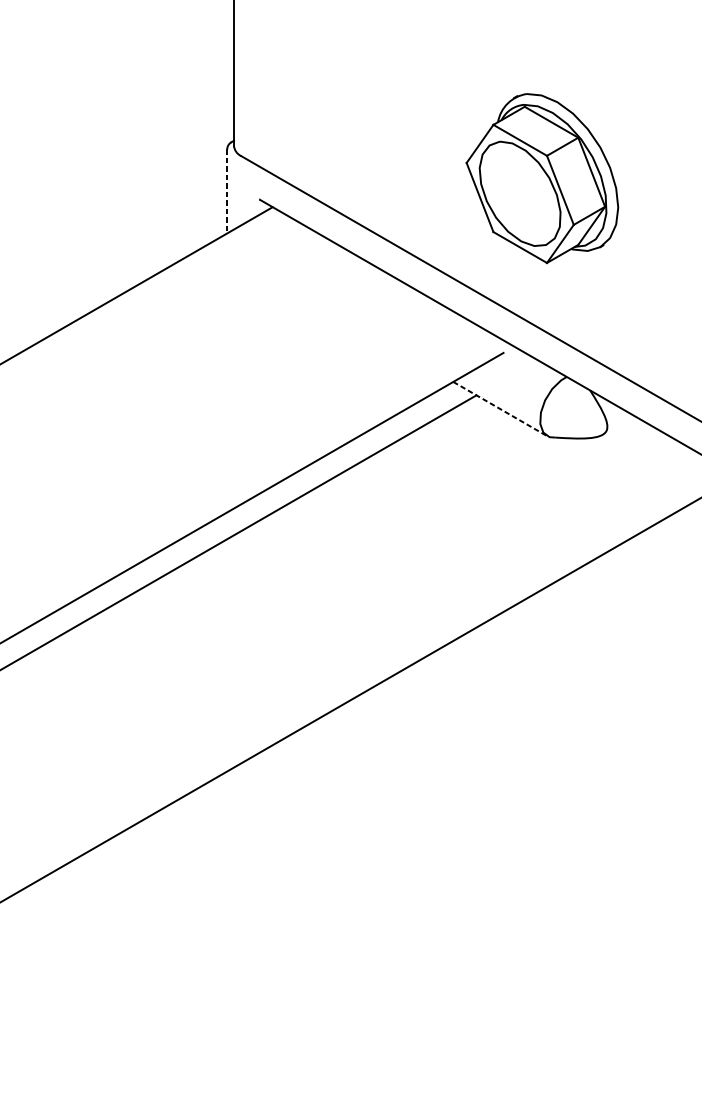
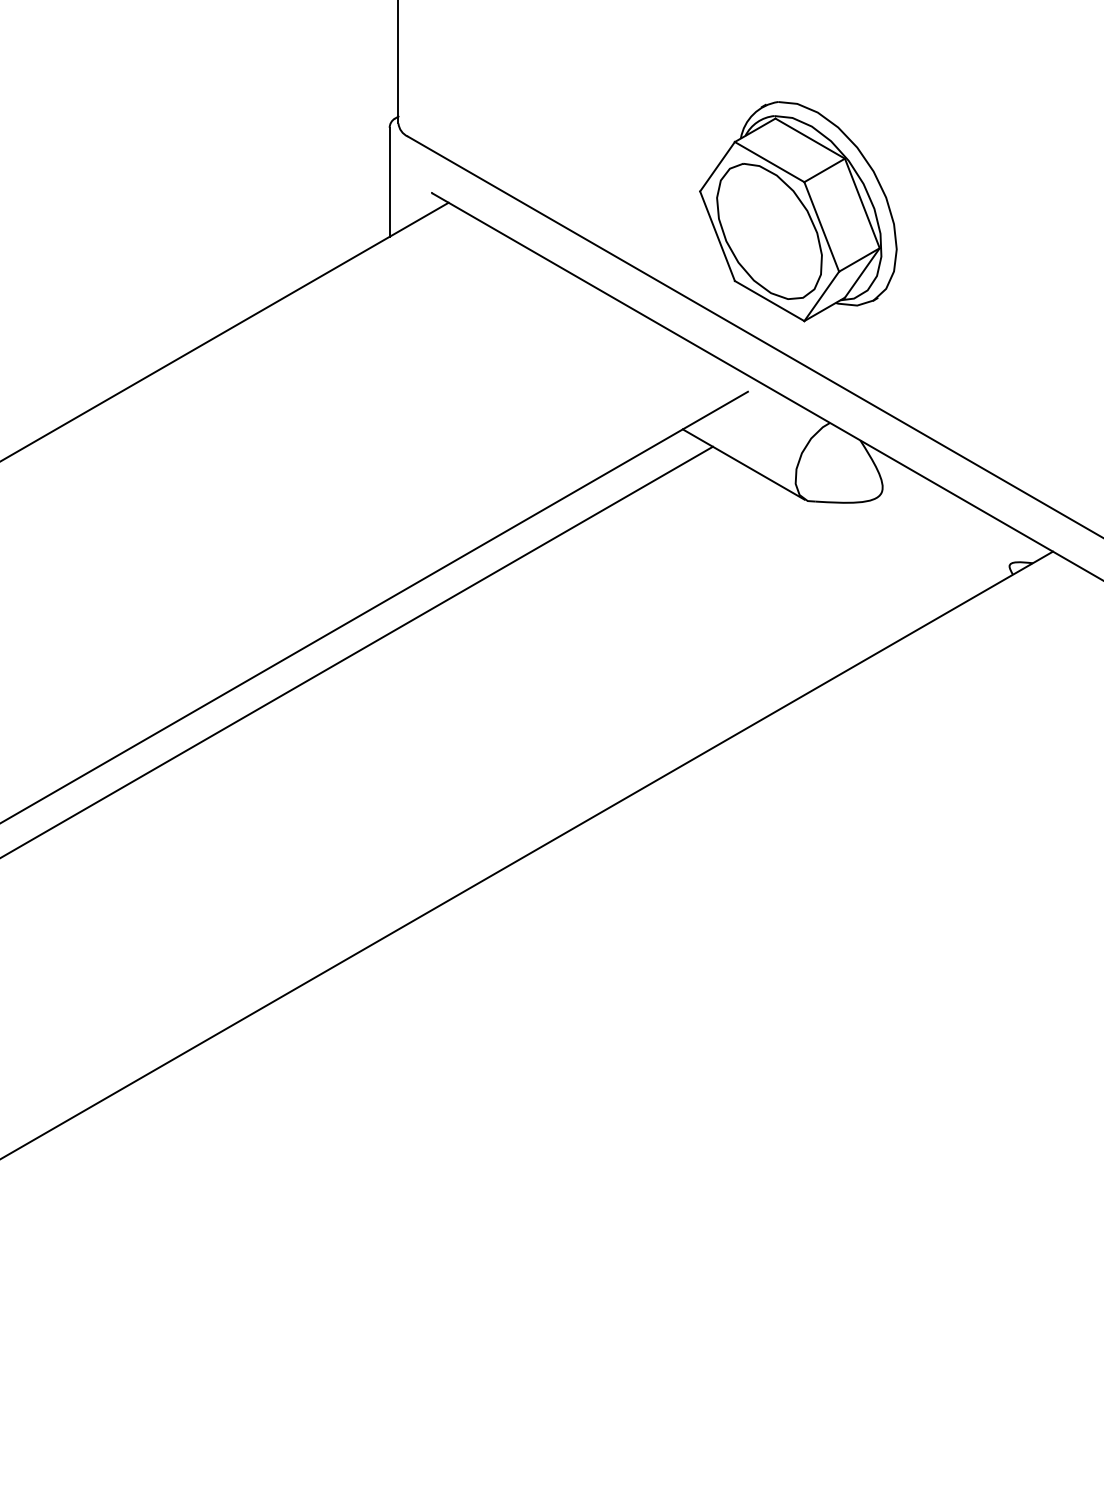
part: (542, 178) -> (798, 211), moved
line: (227, 191) -> (389, 182), dashed -> solid
line: (500, 409) -> (744, 464), dashed -> solid

